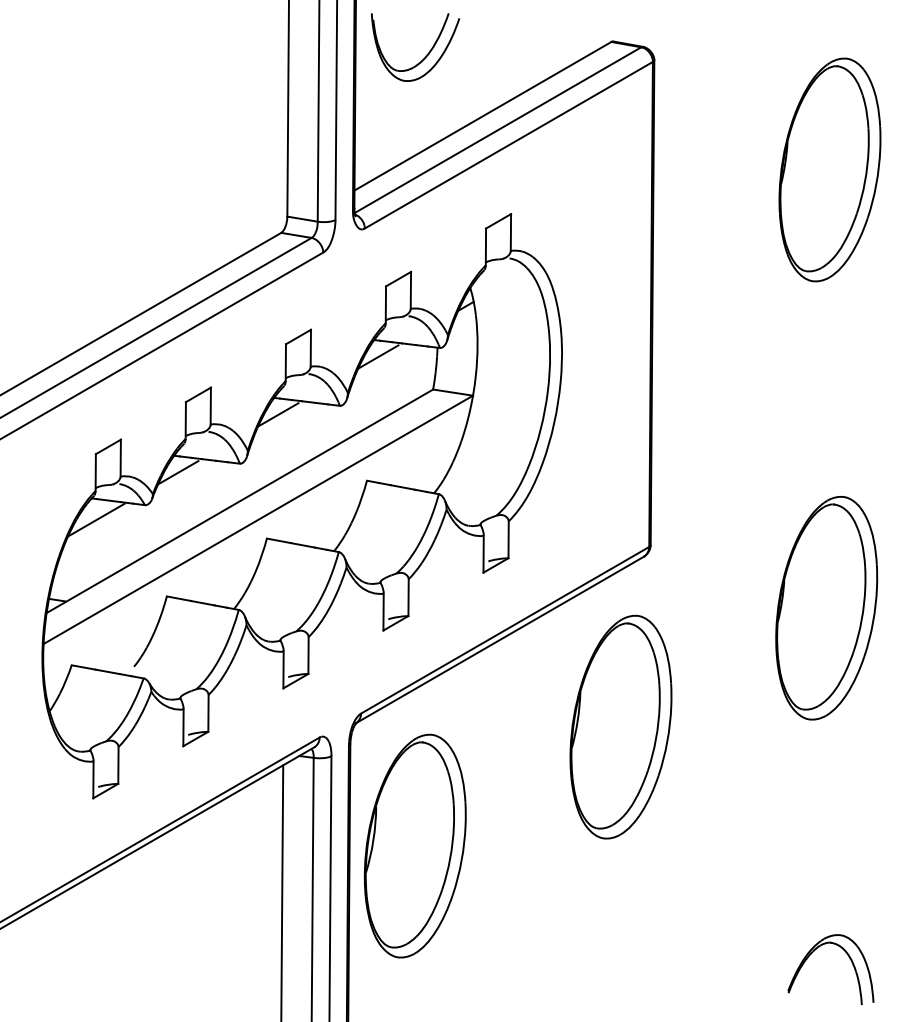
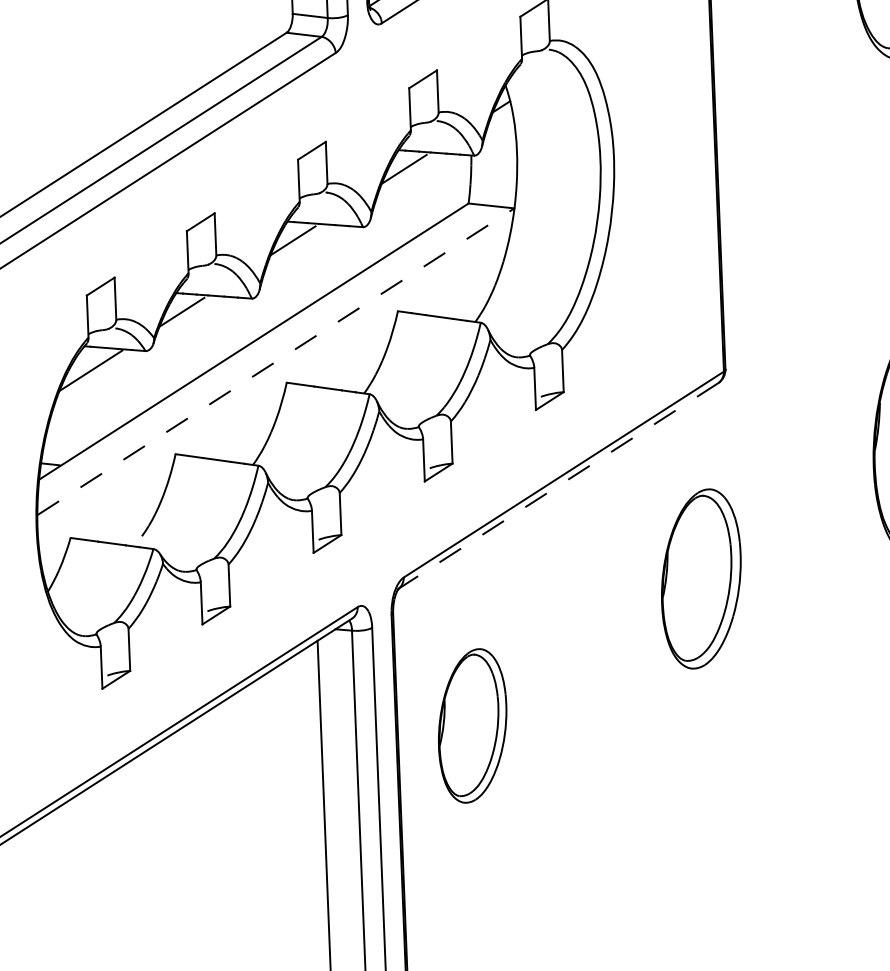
line: (258, 519) -> (276, 361), solid -> dashed
line: (499, 640) -> (557, 486), solid -> dashed
part: (620, 726) -> (700, 578), size x0.7
part: (414, 845) -> (471, 725), size x0.6

